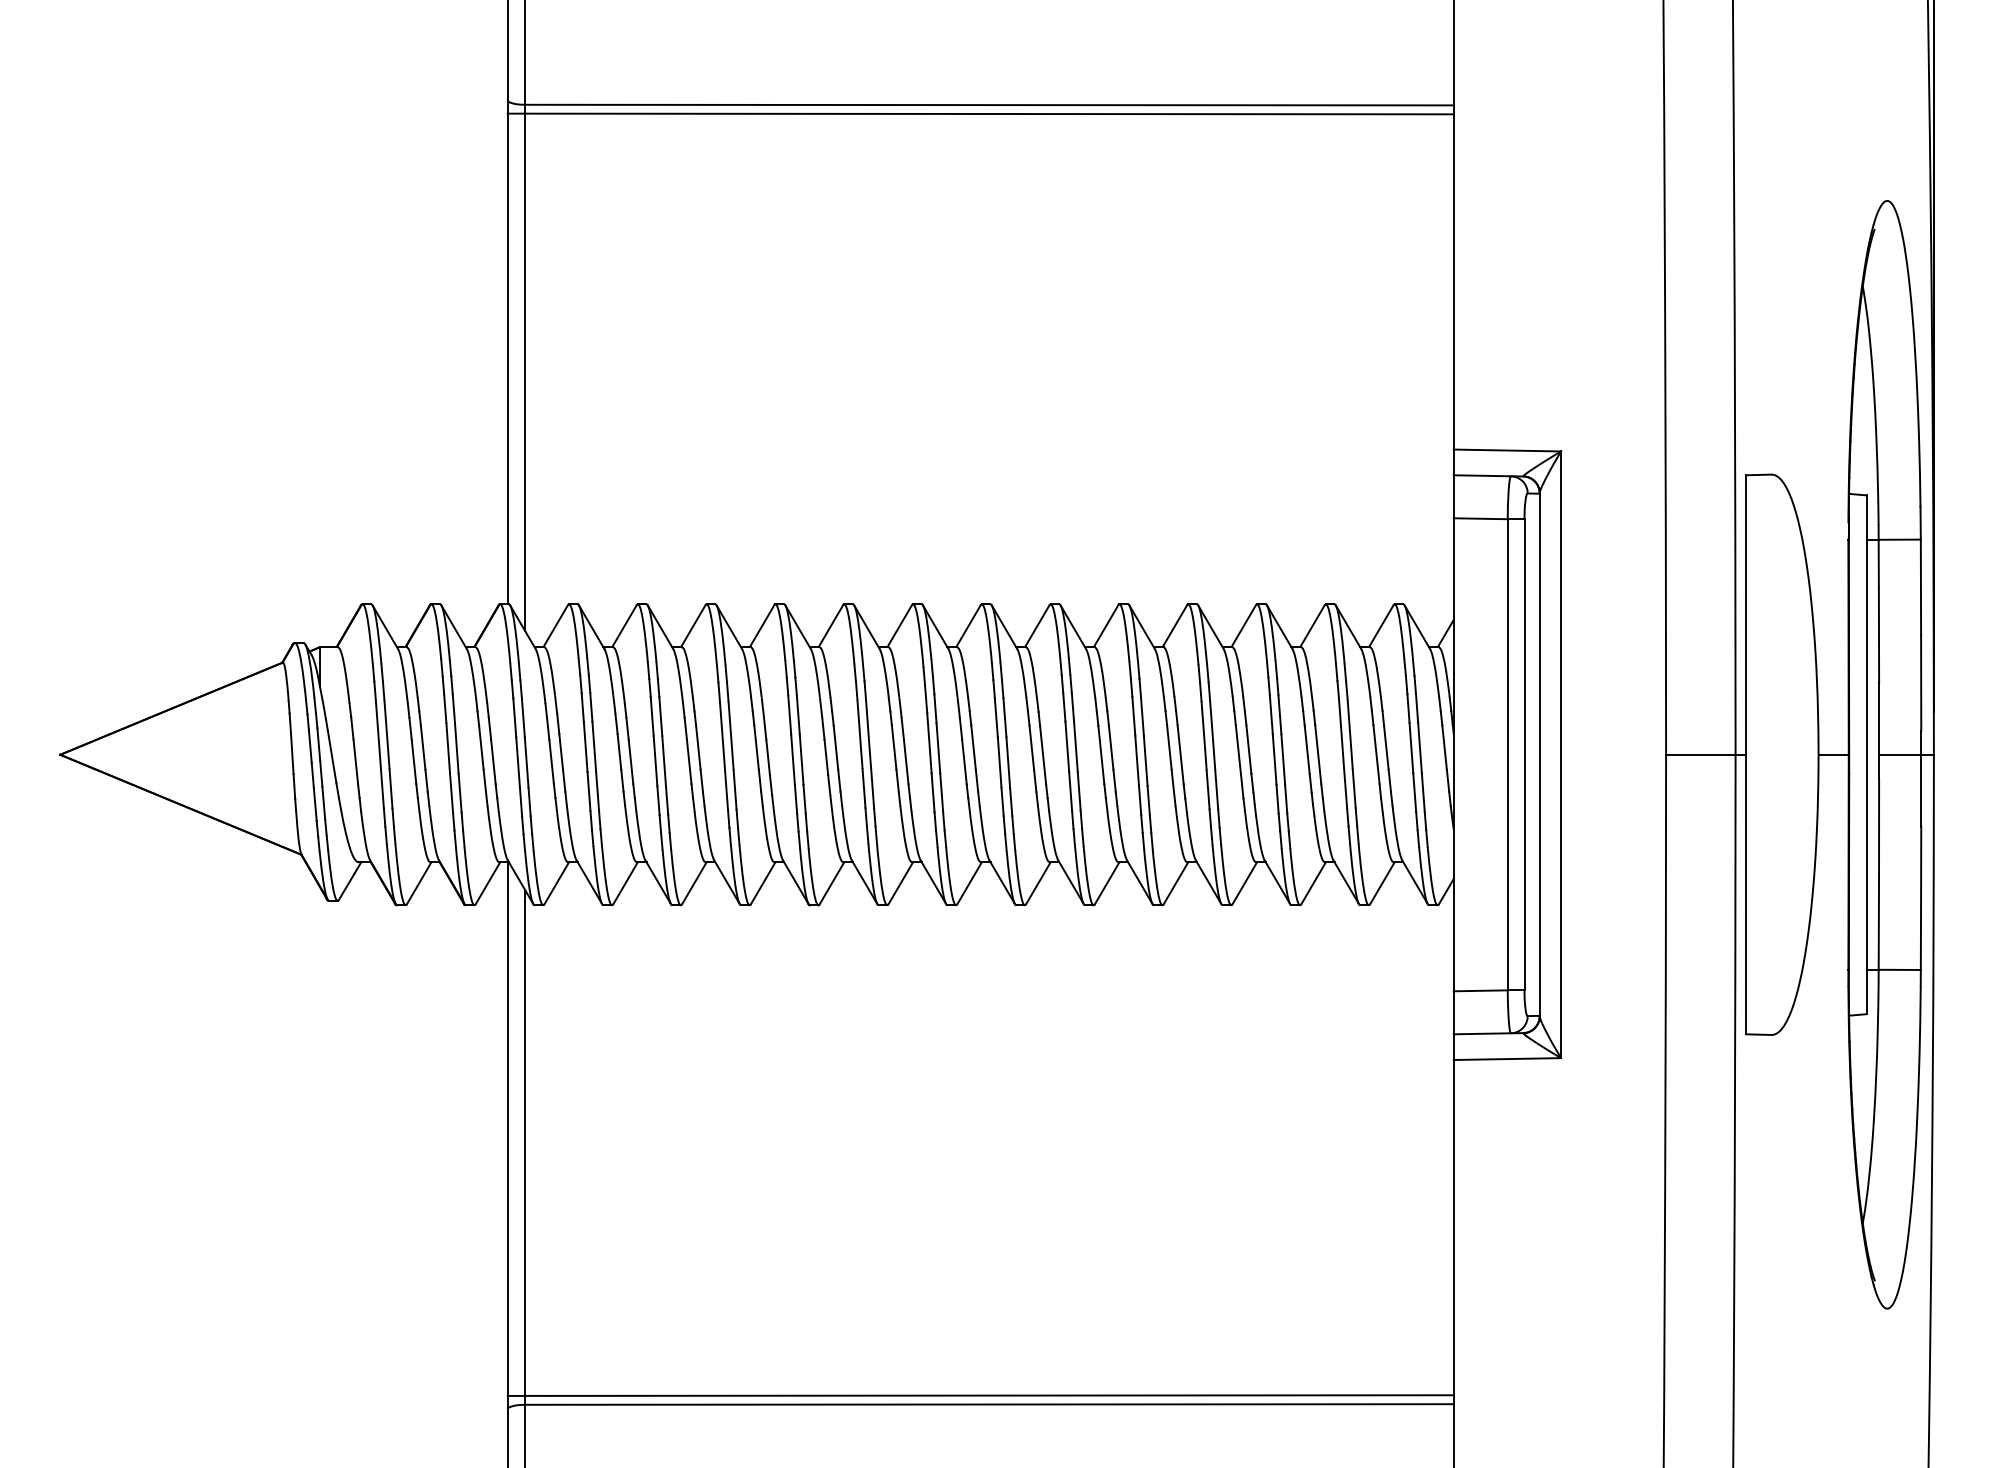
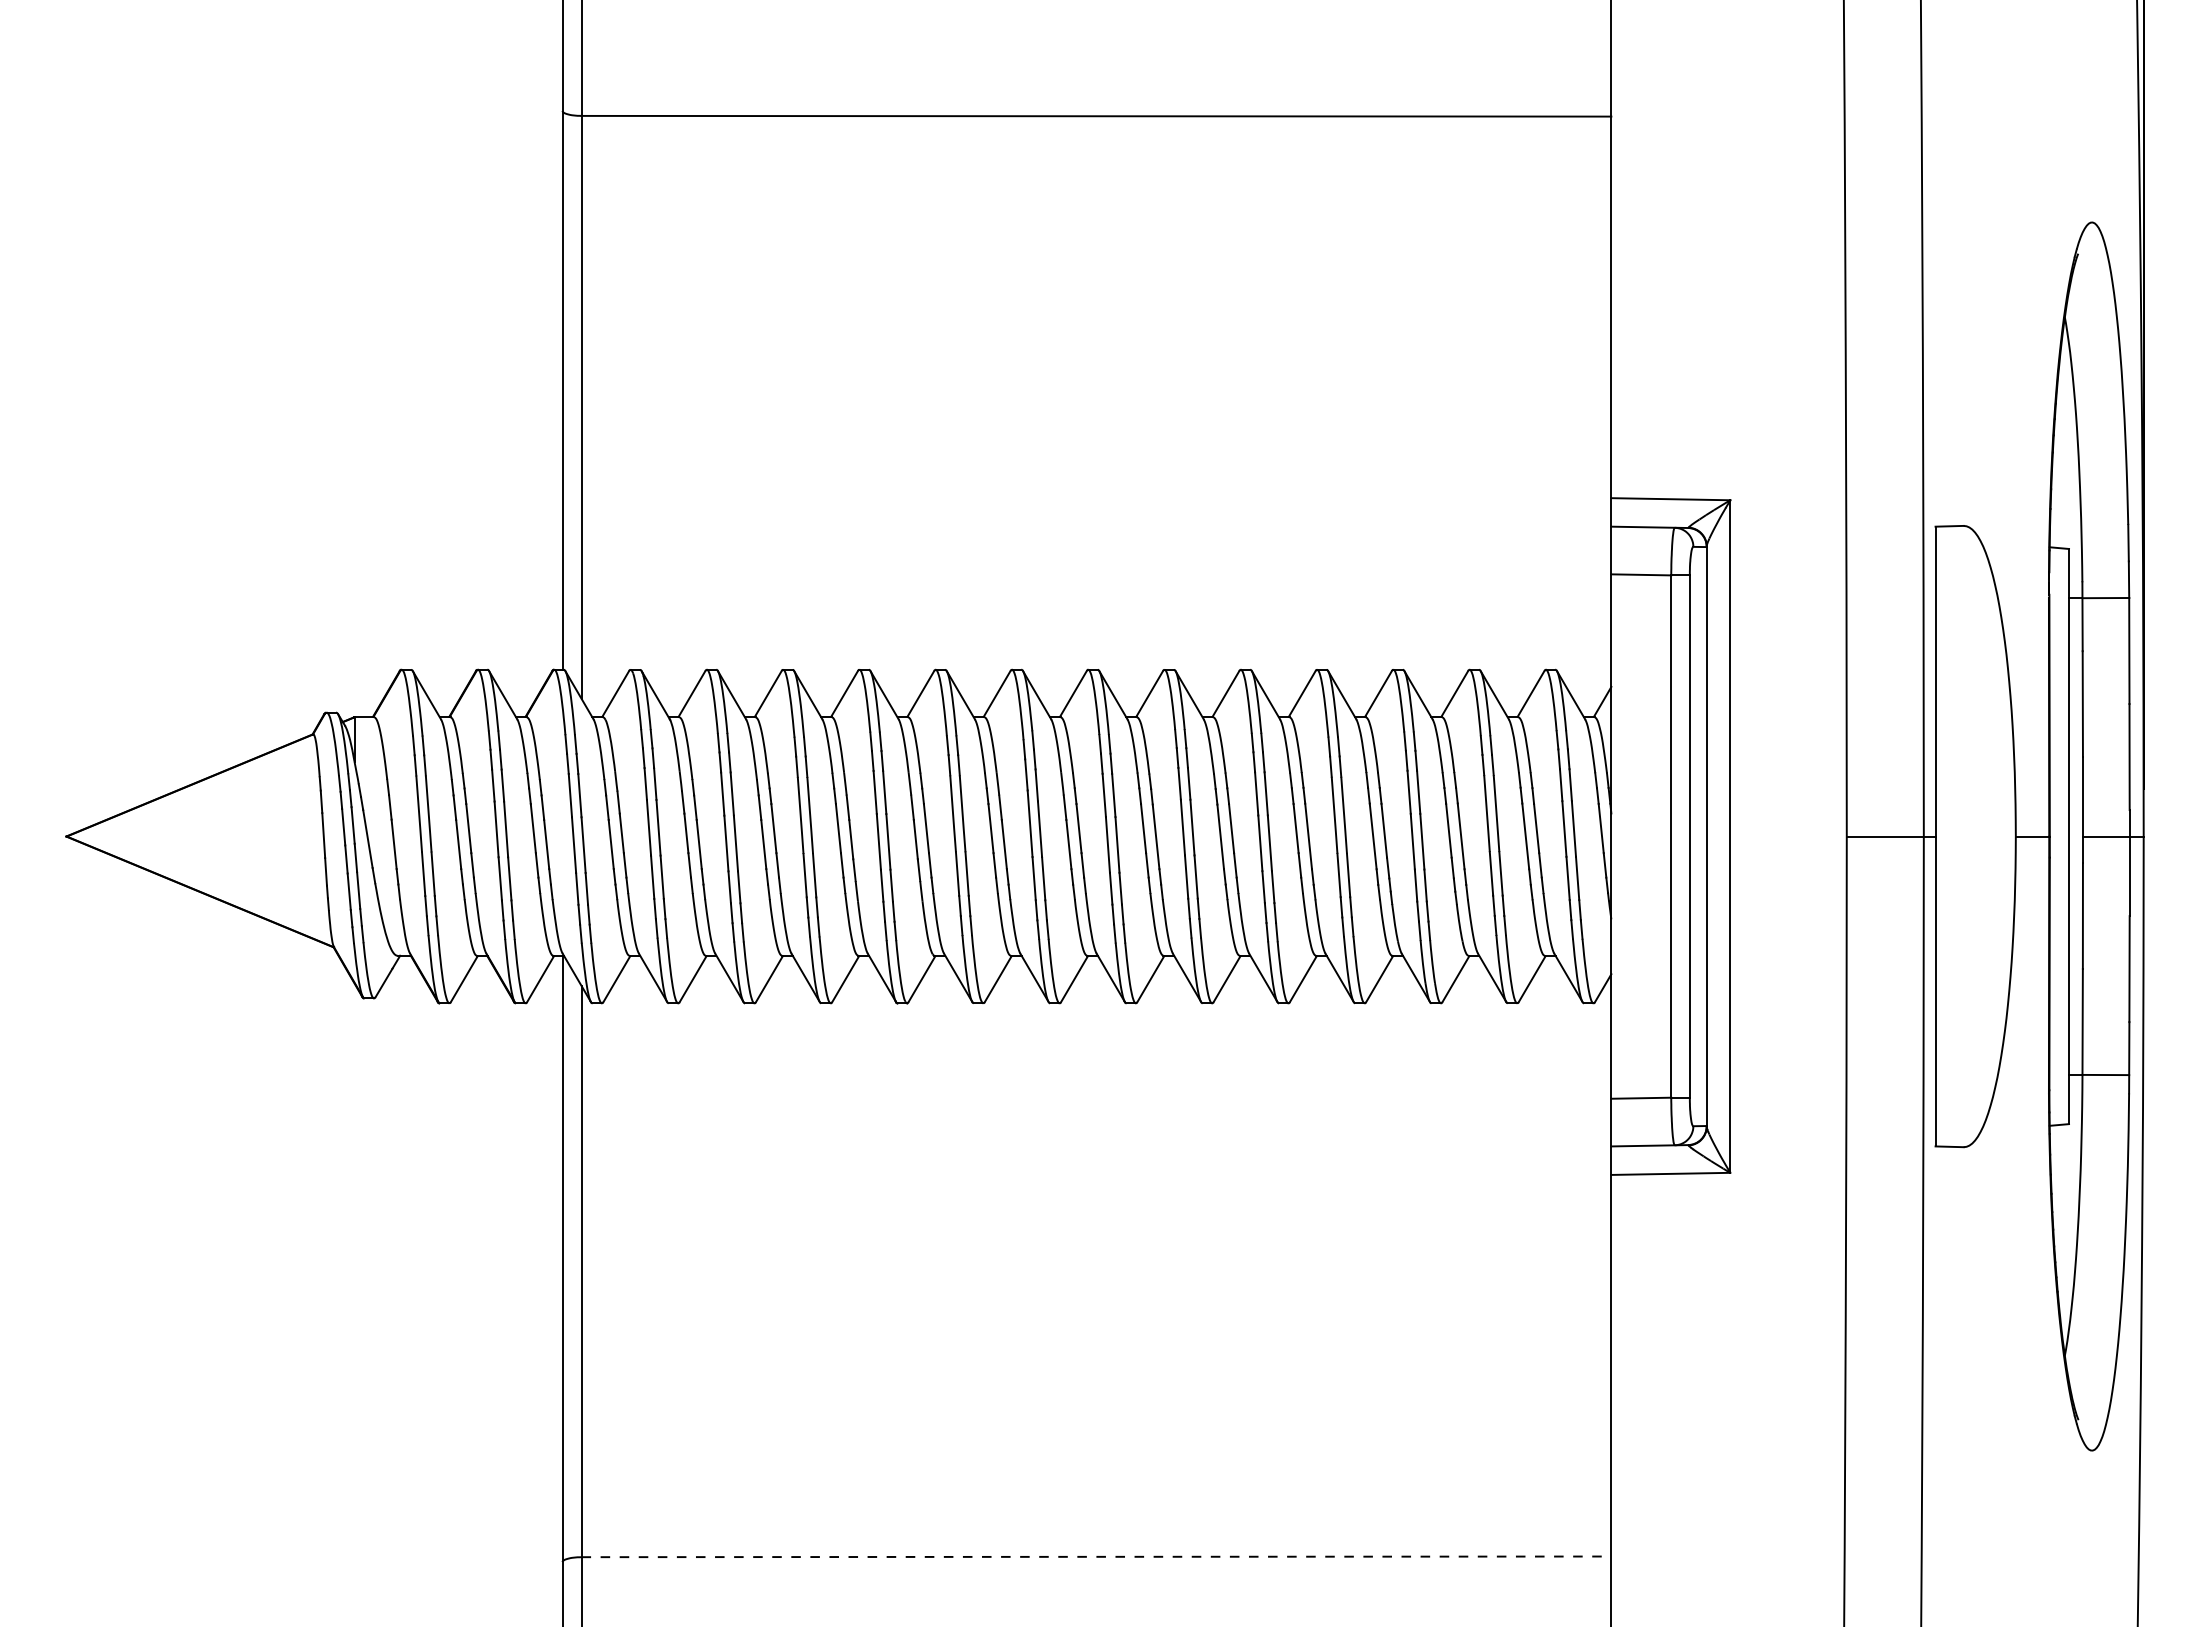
line: (980, 113) -> (1086, 125), removed
line: (980, 1395) -> (1086, 1546), removed
line: (989, 1404) -> (1096, 1556), solid -> dashed

